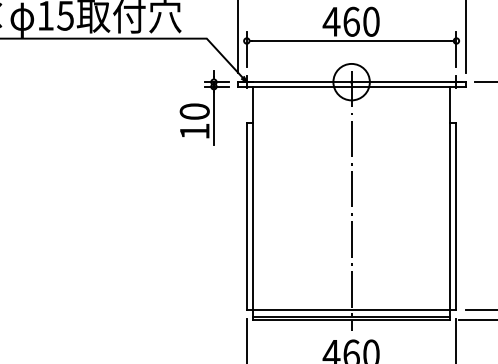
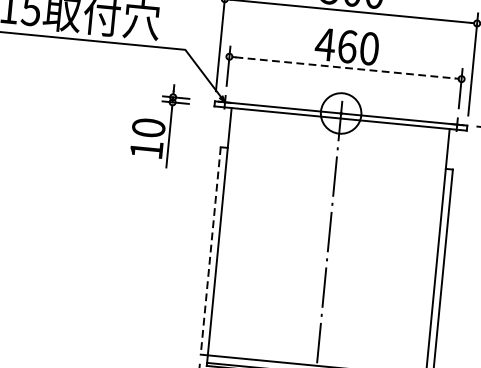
line: (352, 41) -> (346, 68), solid -> dashed
part: (204, 107) -> (159, 124), moved
line: (246, 216) -> (210, 251), solid -> dashed

